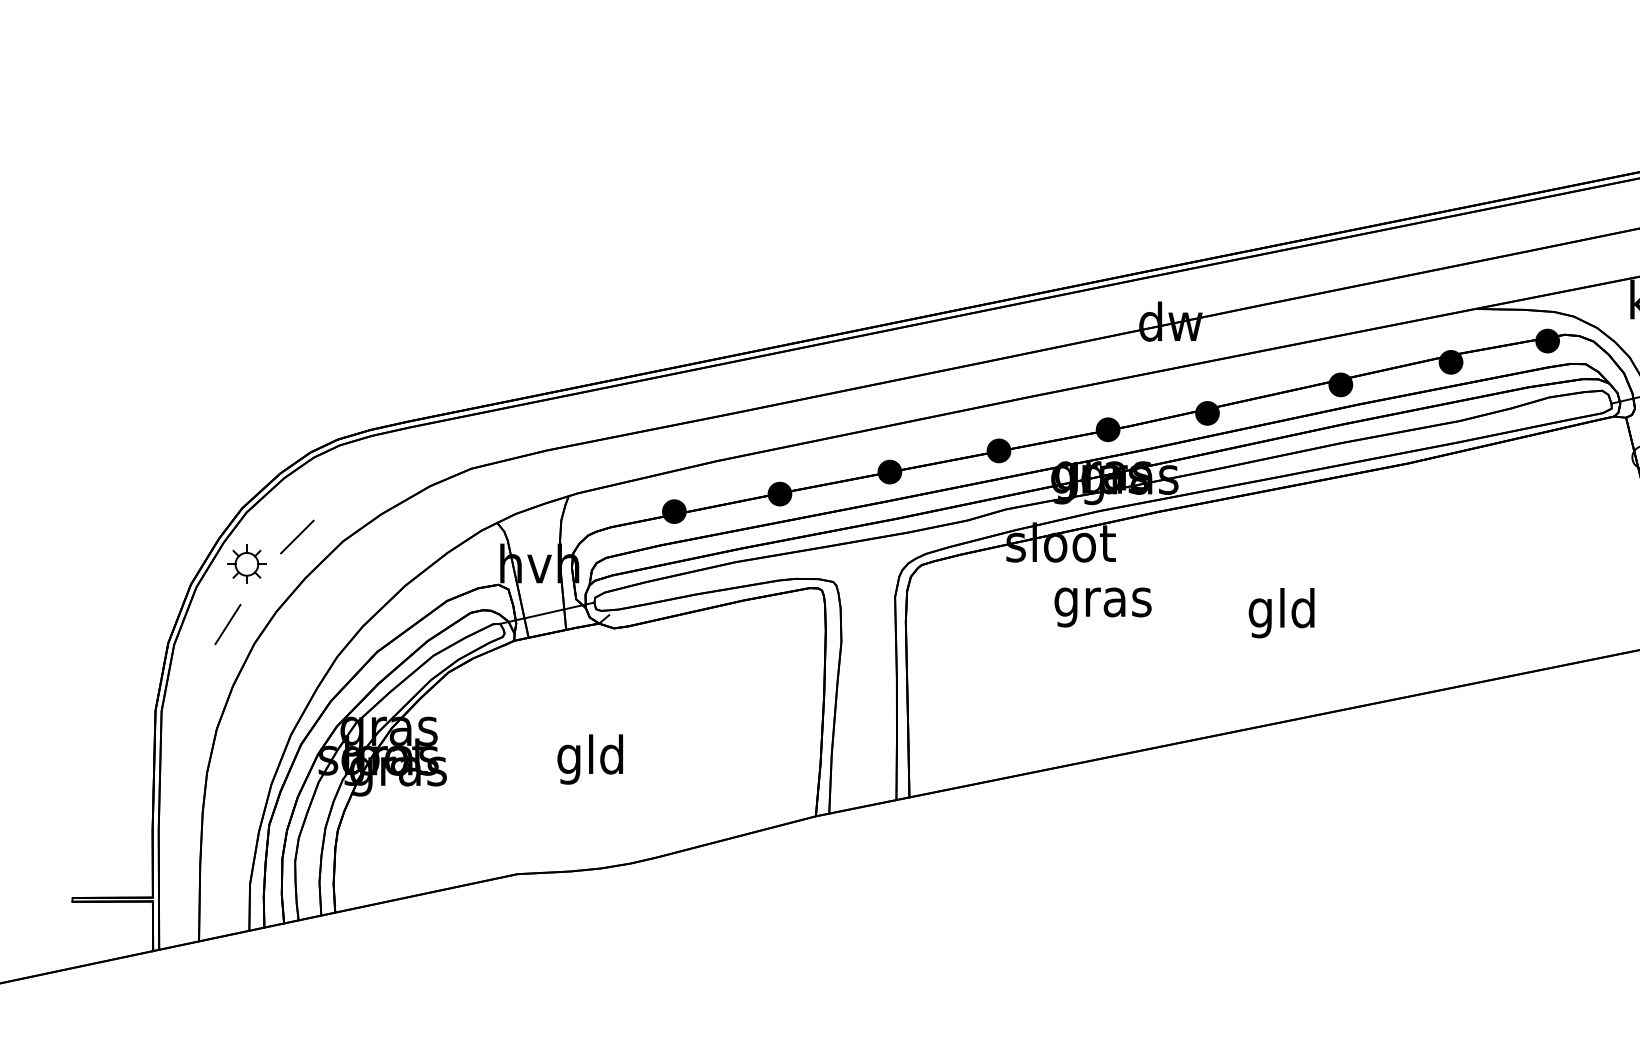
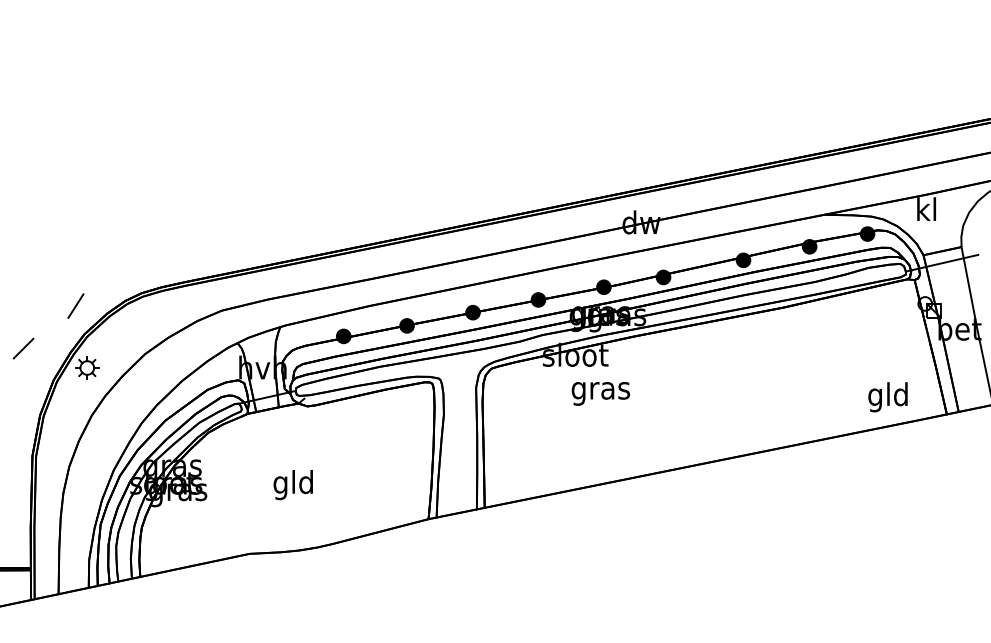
line: (297, 536) -> (23, 348), moved
text: (1280, 613) -> (887, 397), moved
line: (227, 623) -> (75, 305), moved

